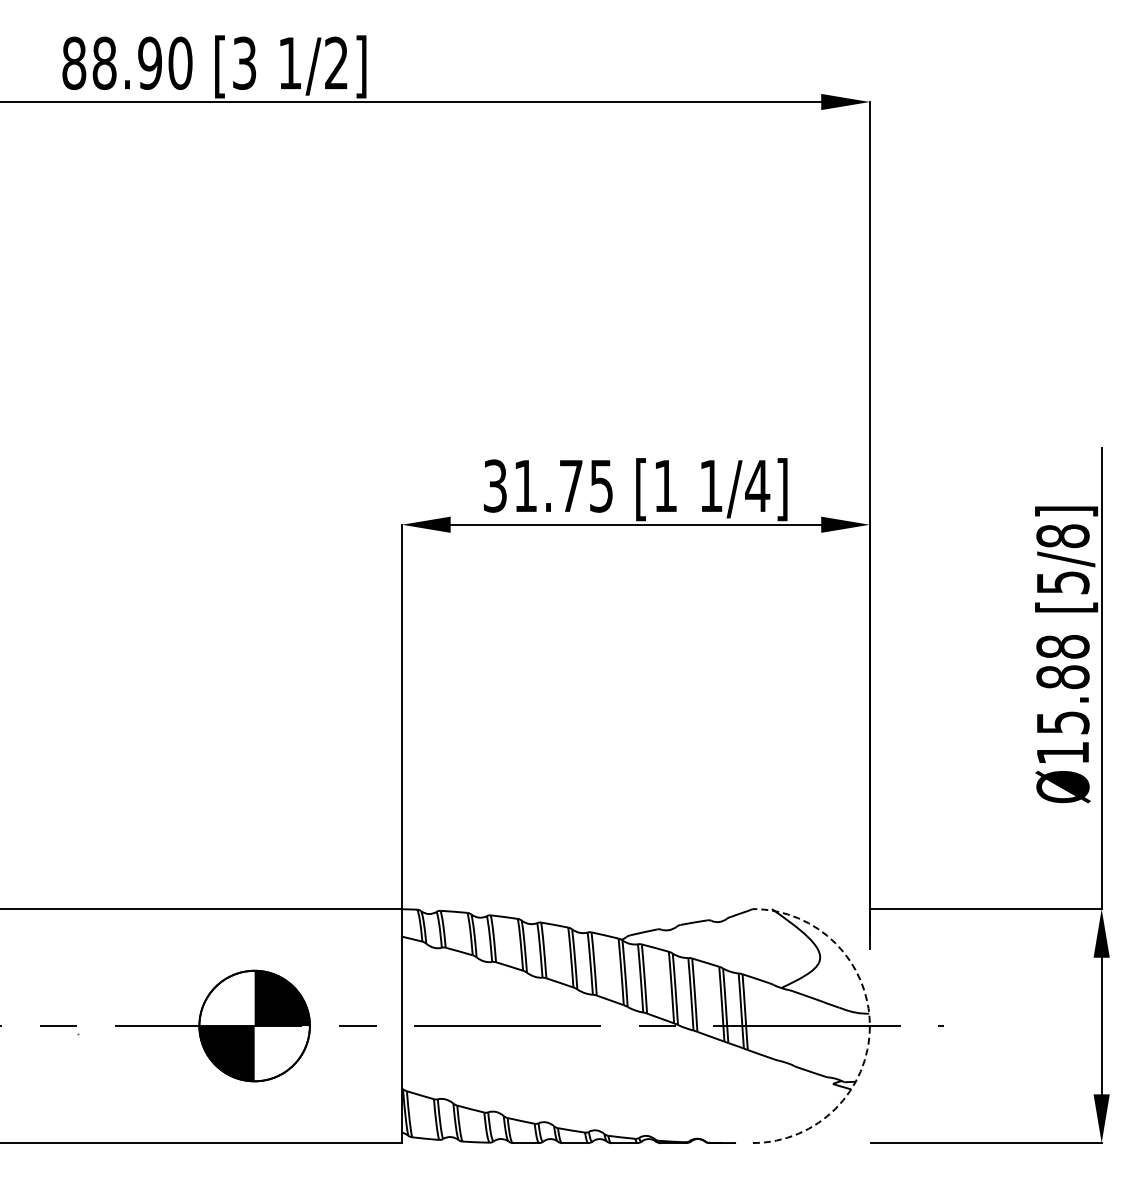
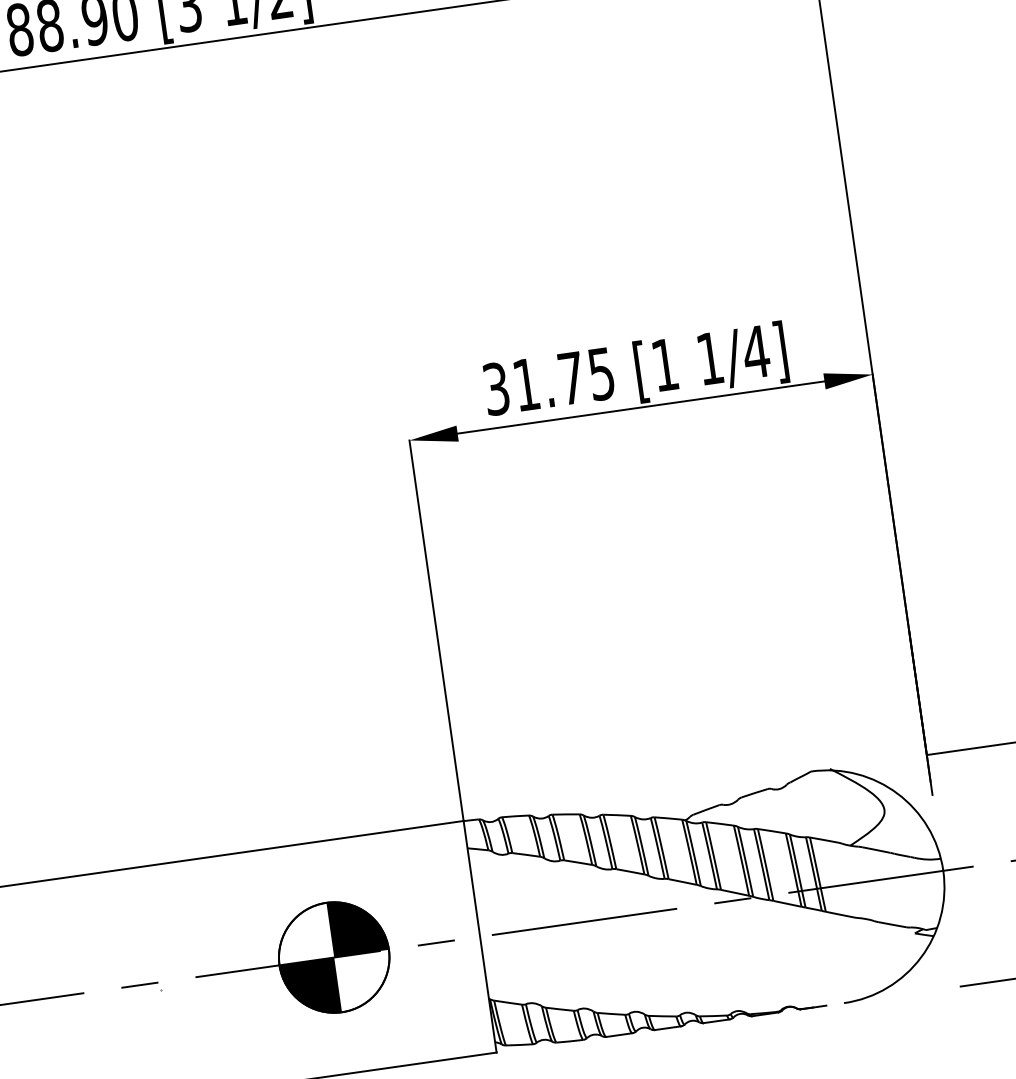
arc: (869, 1026) -> (943, 871), dashed -> solid

